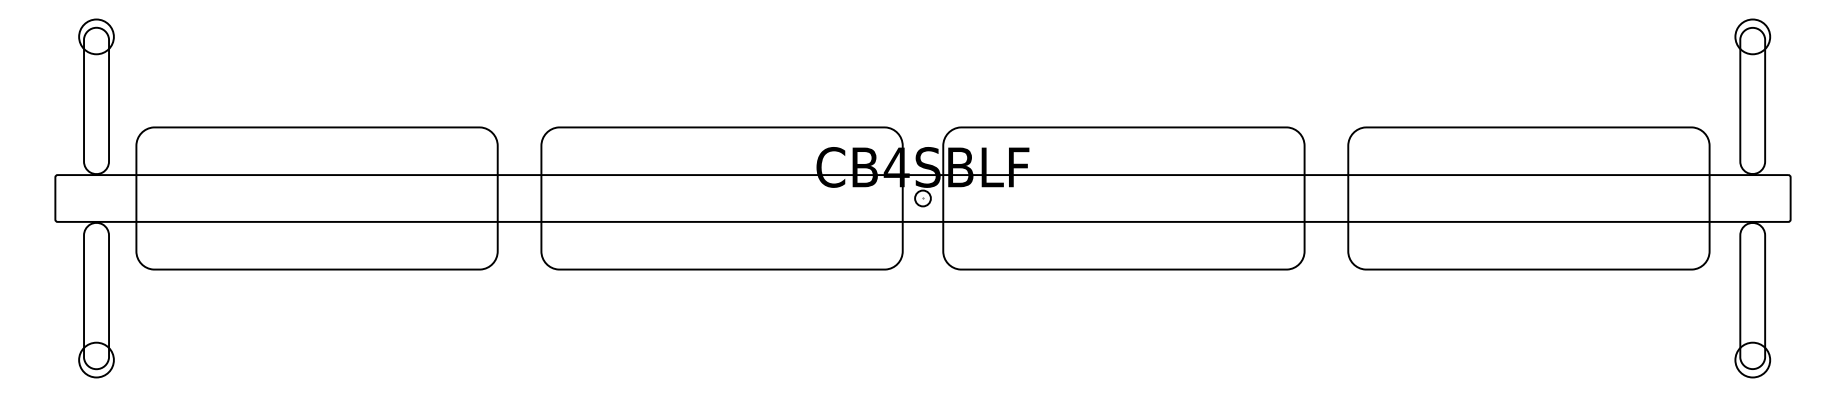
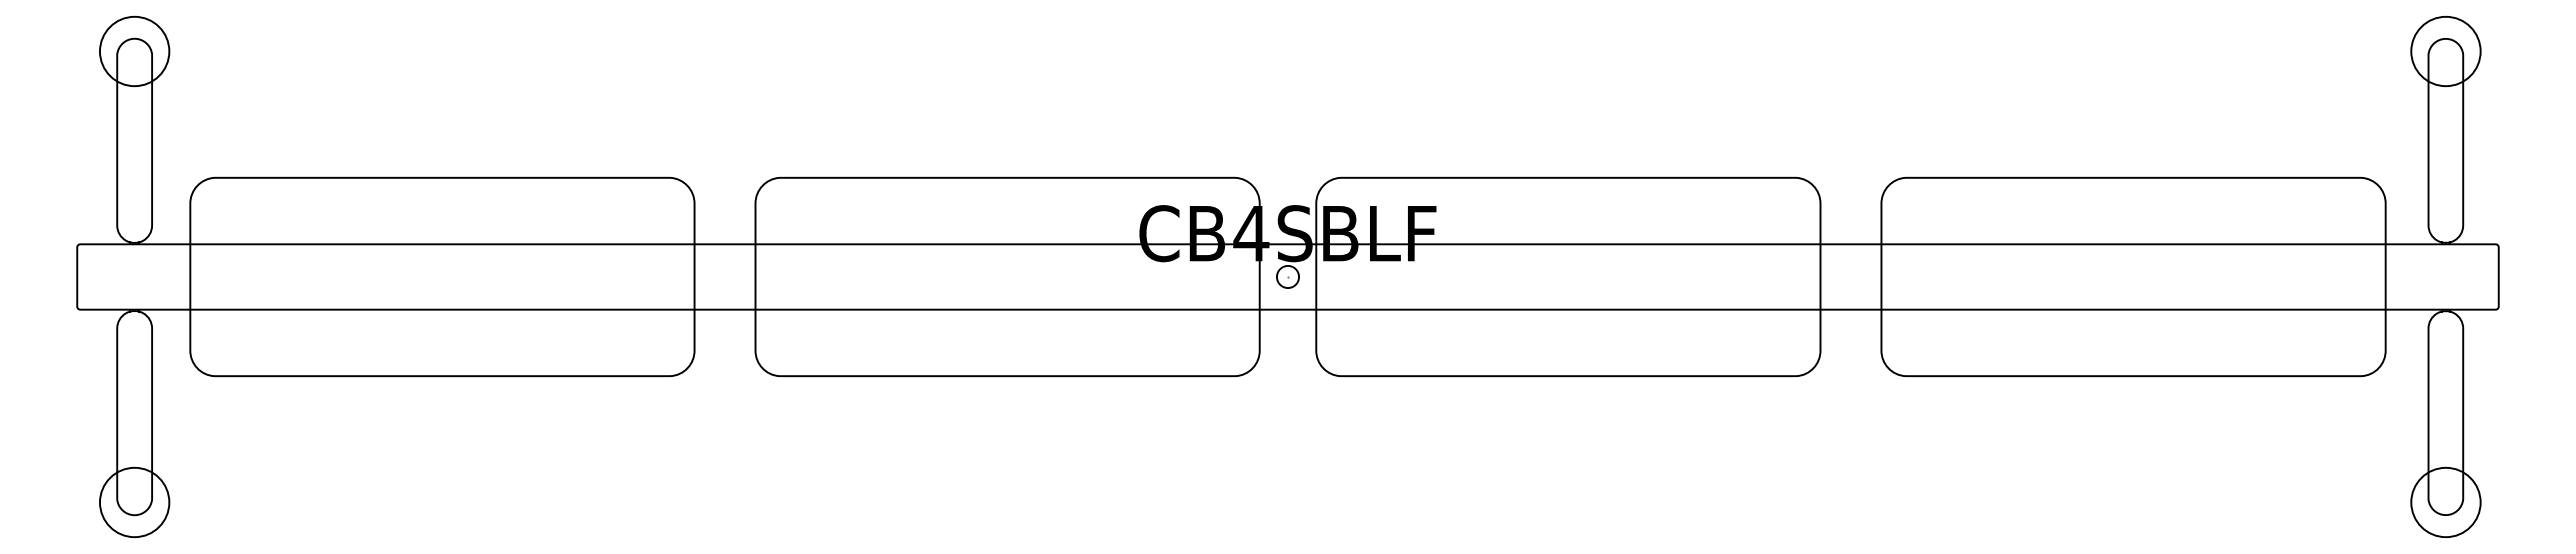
circle: (96, 36) -> (134, 51), size x1.43
circle: (1752, 36) -> (2445, 51), size x1.43
circle: (96, 360) -> (134, 502), size x1.43
circle: (1752, 360) -> (2445, 502), size x1.43

